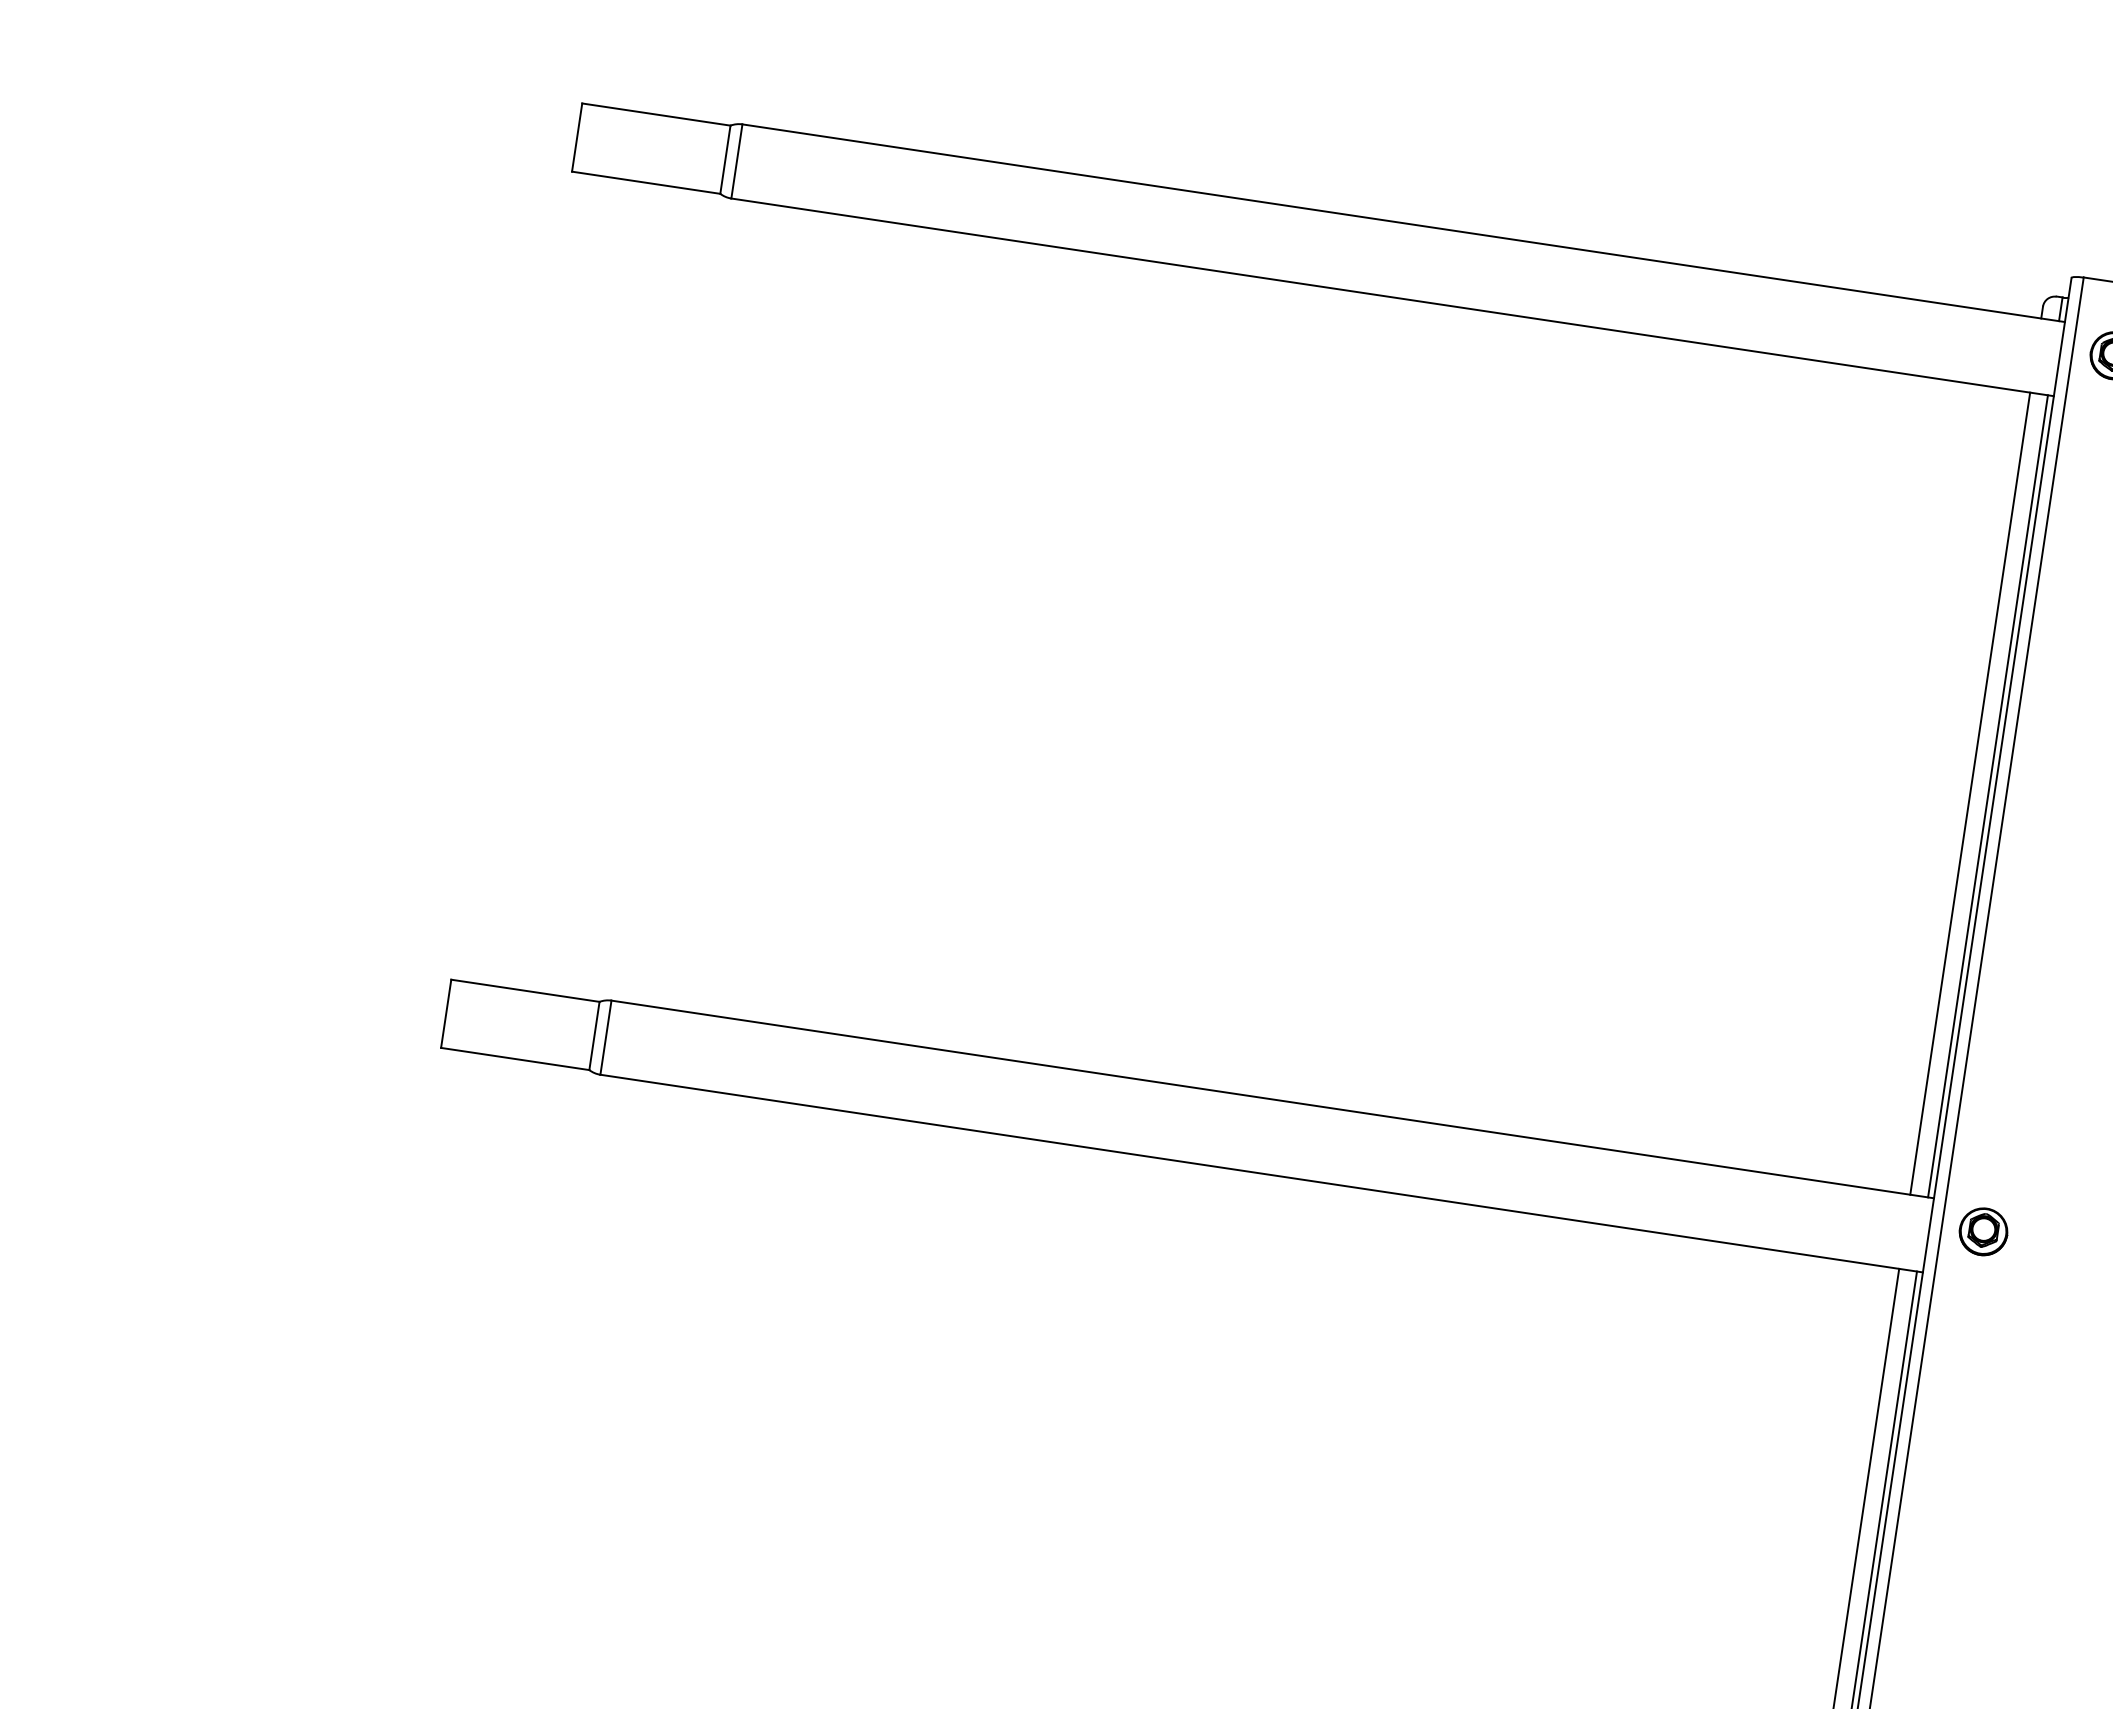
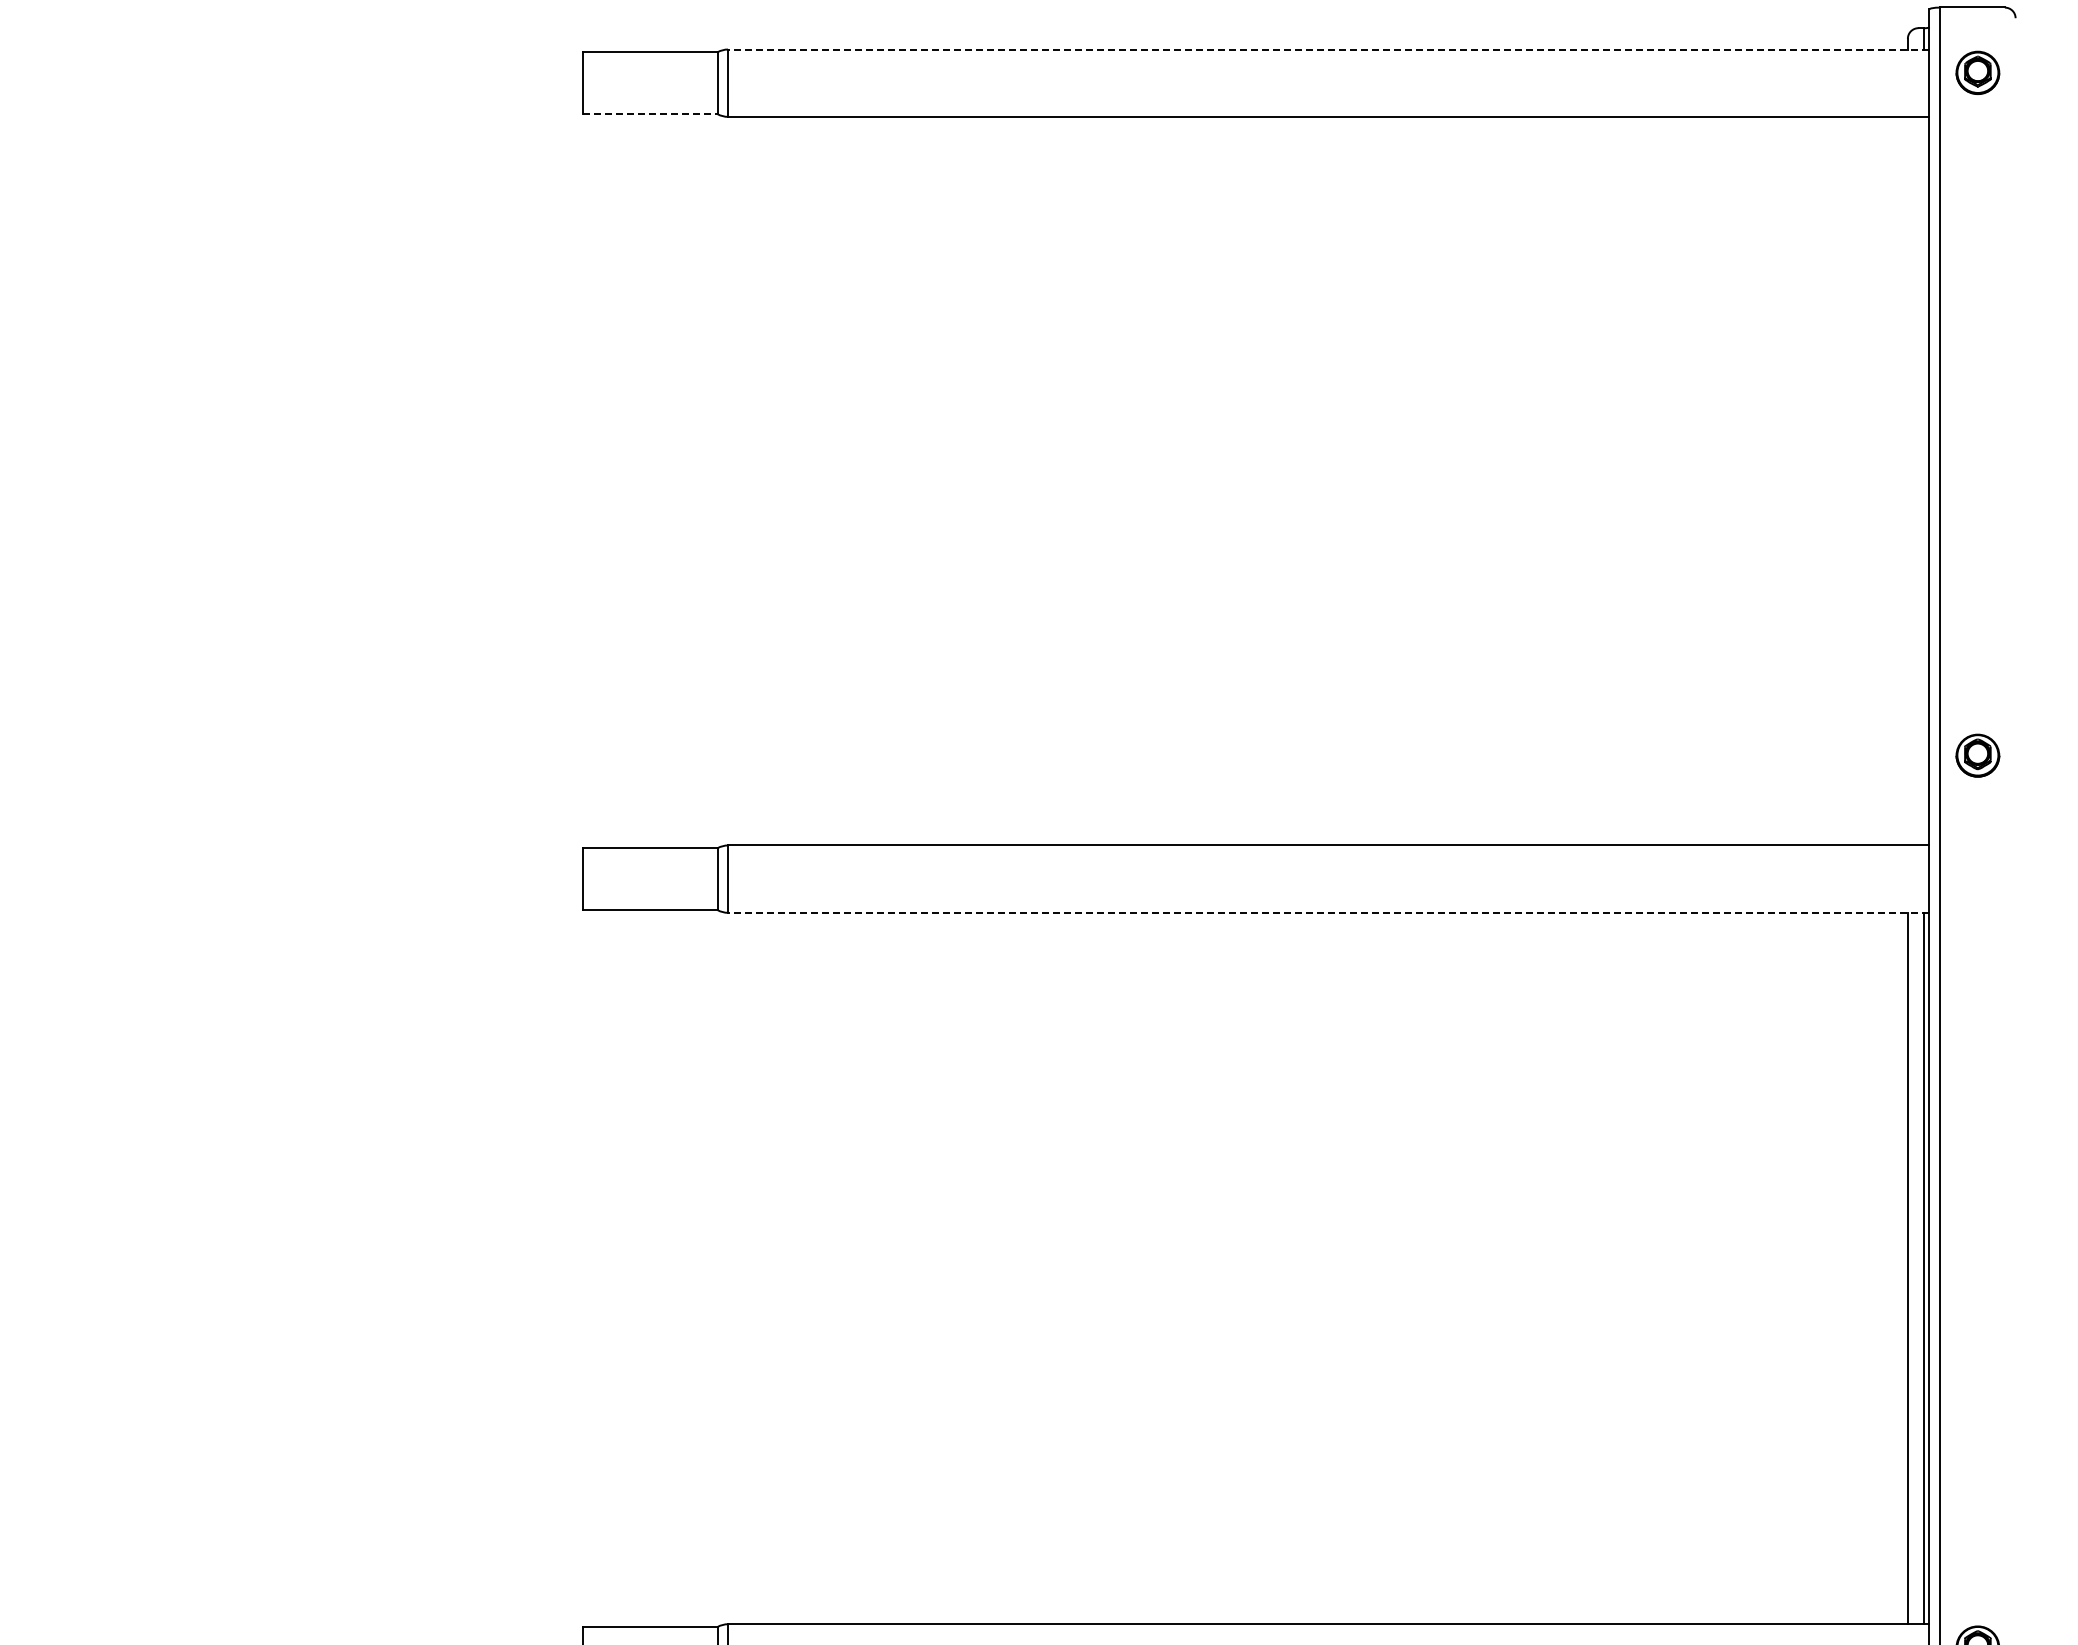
line: (646, 183) -> (650, 114), solid -> dashed
line: (1403, 223) -> (1328, 49), solid -> dashed
line: (1969, 792) -> (1907, 480), removed
line: (1988, 795) -> (1924, 480), removed
line: (1261, 1173) -> (1328, 912), solid -> dashed
part: (1983, 1231) -> (1977, 755), moved

